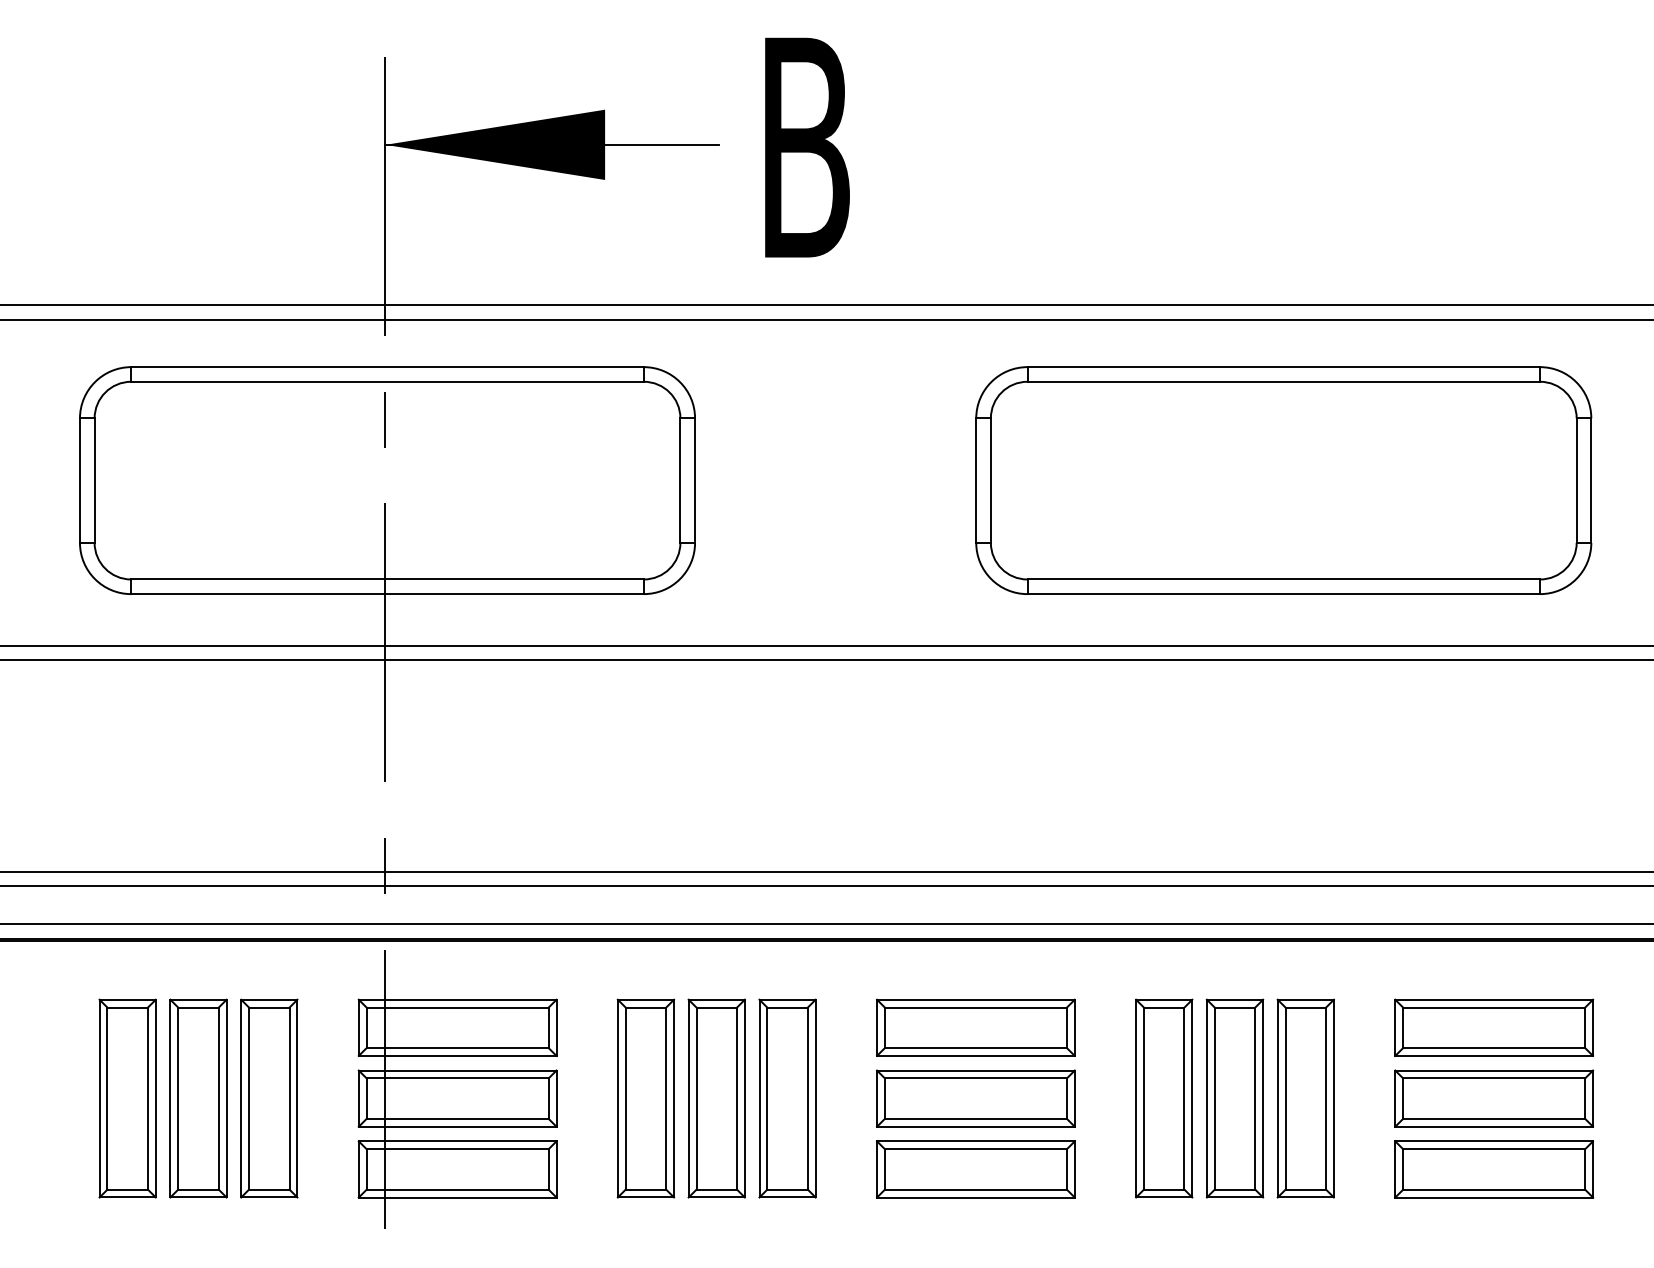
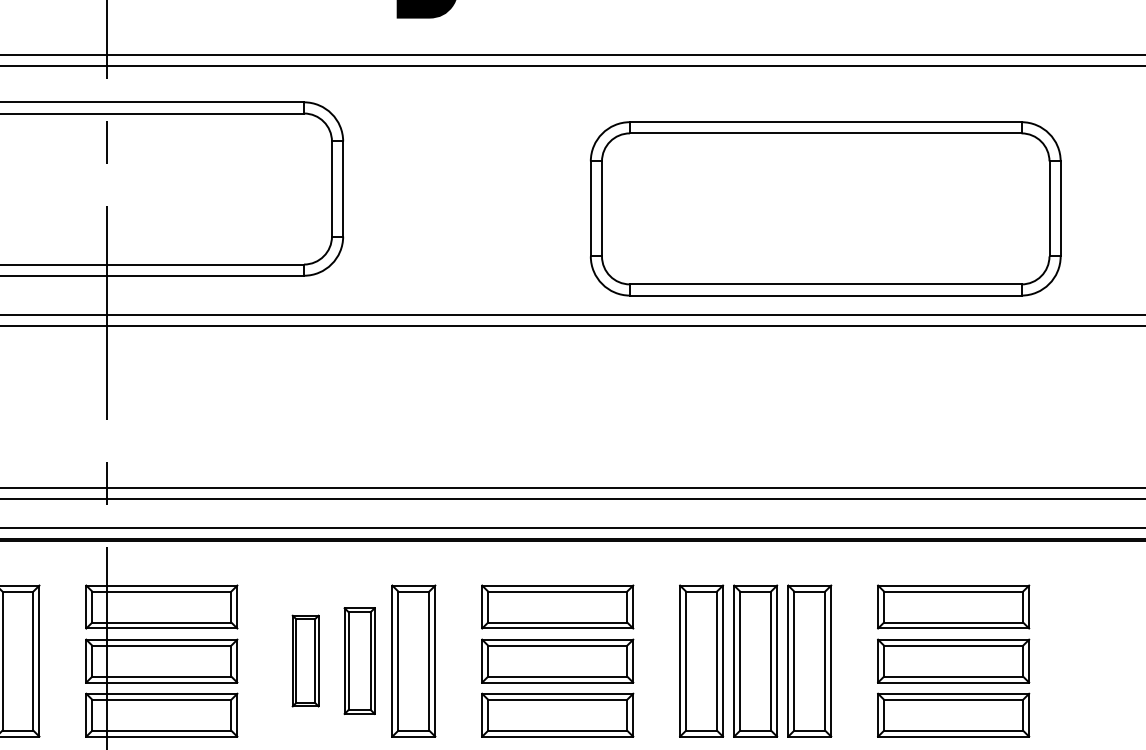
part: (1283, 480) -> (825, 208), moved
part: (645, 1098) -> (305, 661), size x0.6
part: (716, 1098) -> (359, 661), size x0.7

